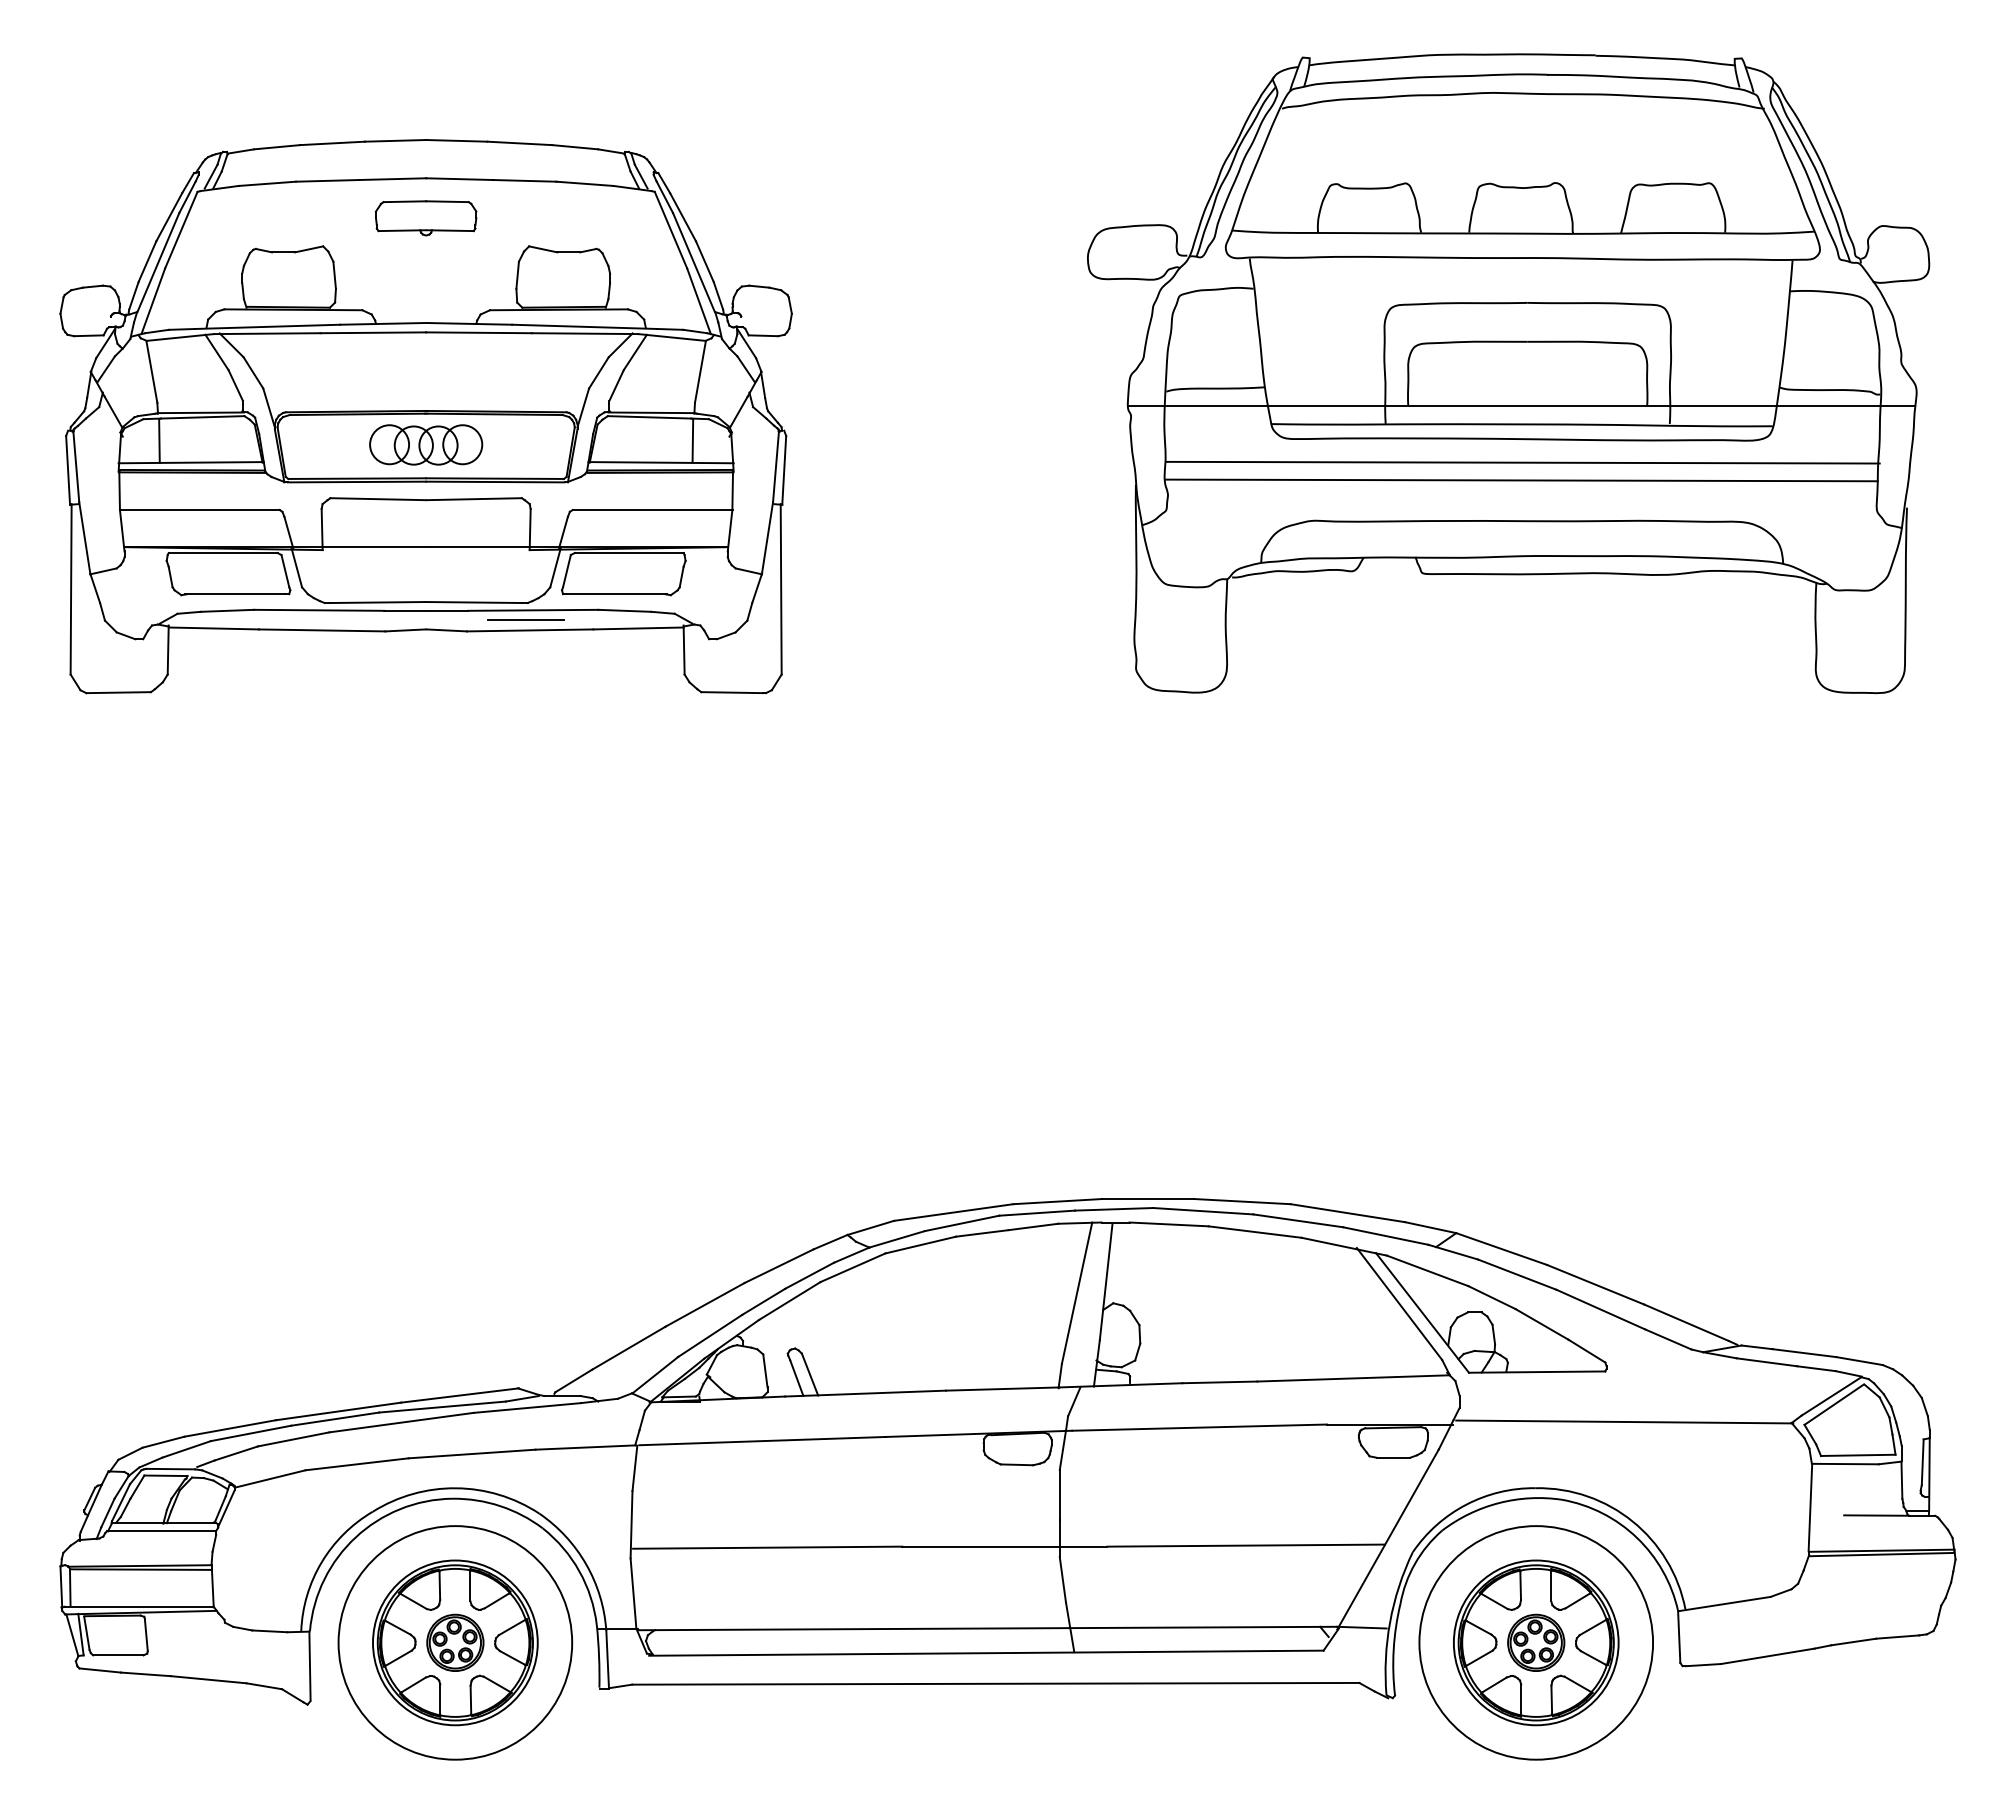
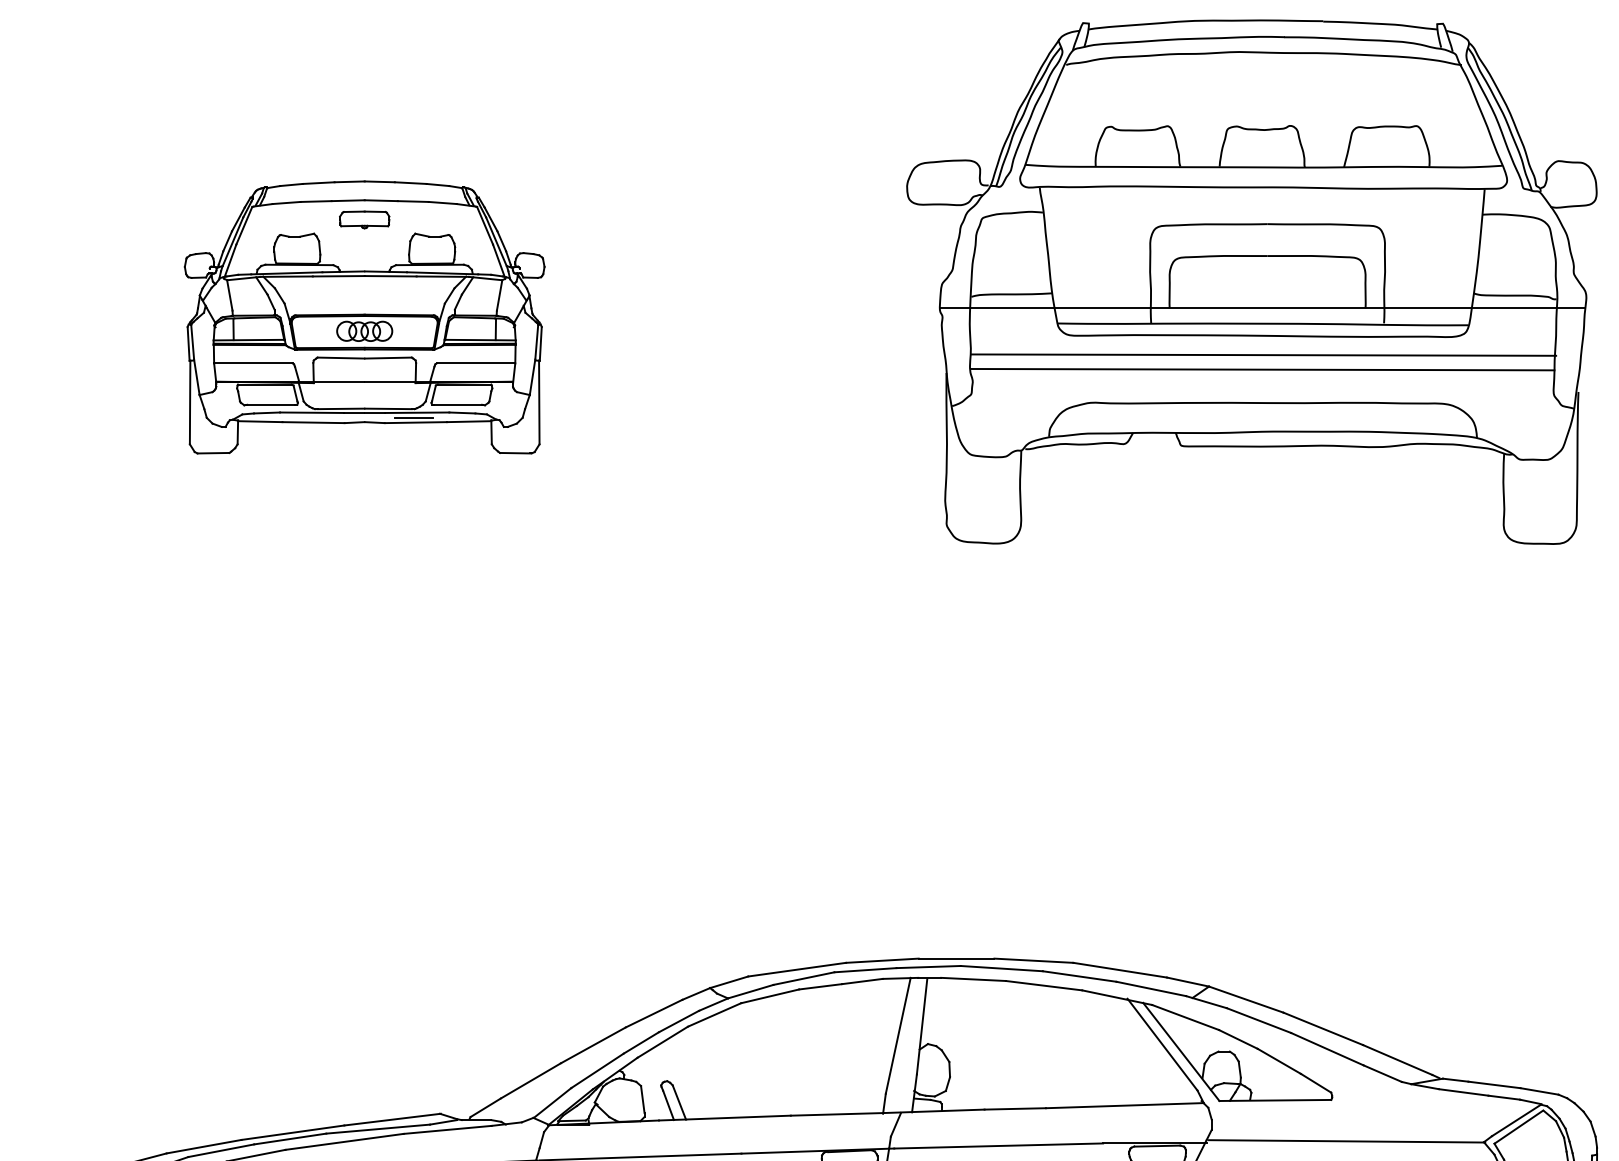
part: (425, 416) -> (364, 317), size x0.6

